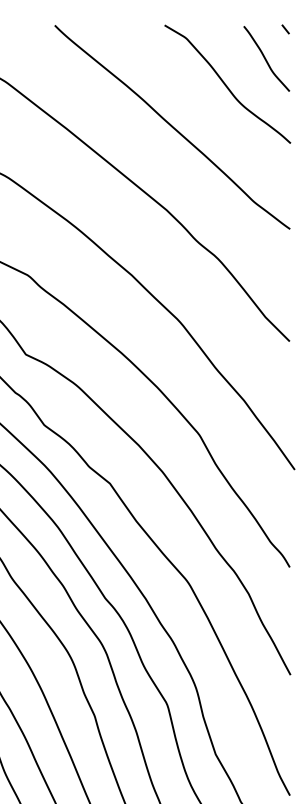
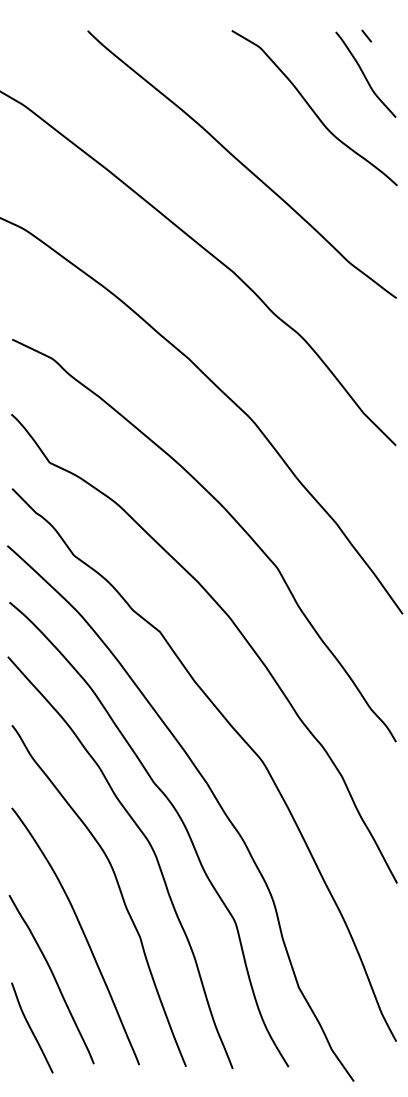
line: (285, 28) -> (366, 35), moved

